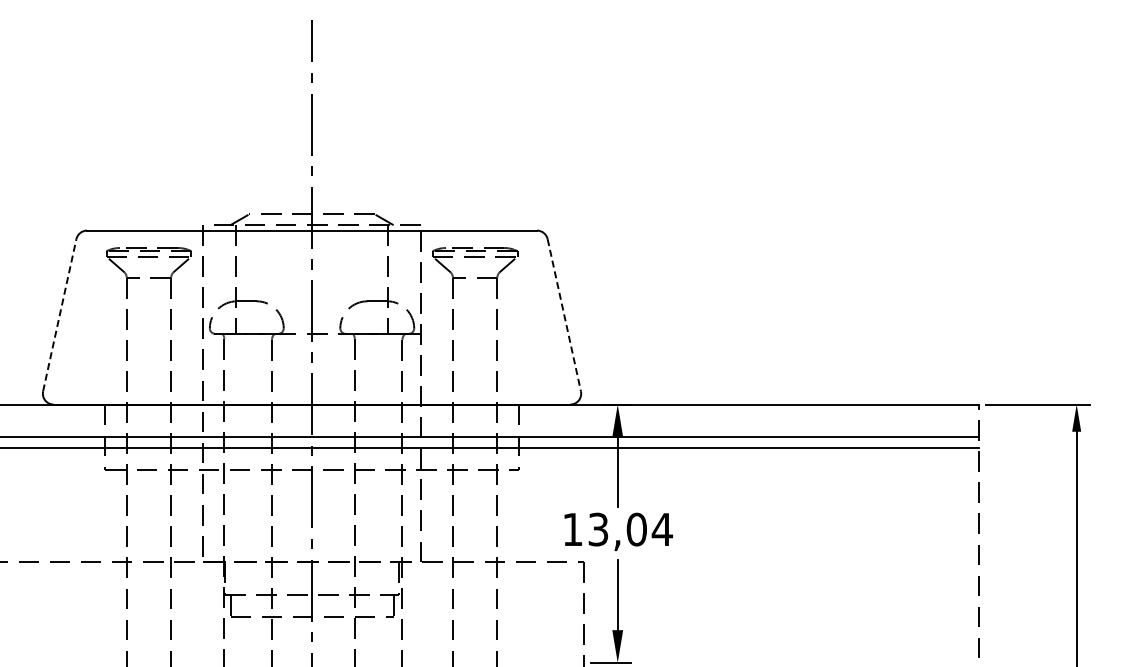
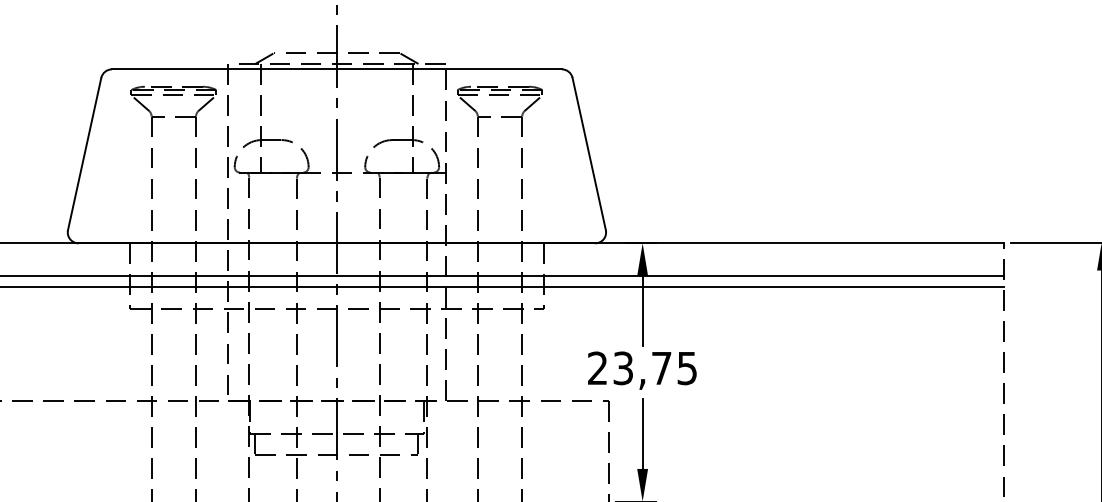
line: (59, 315) -> (84, 154), dashed -> solid
line: (564, 315) -> (589, 154), dashed -> solid
text: (618, 529) -> (643, 368), 13,04 -> 23,75

